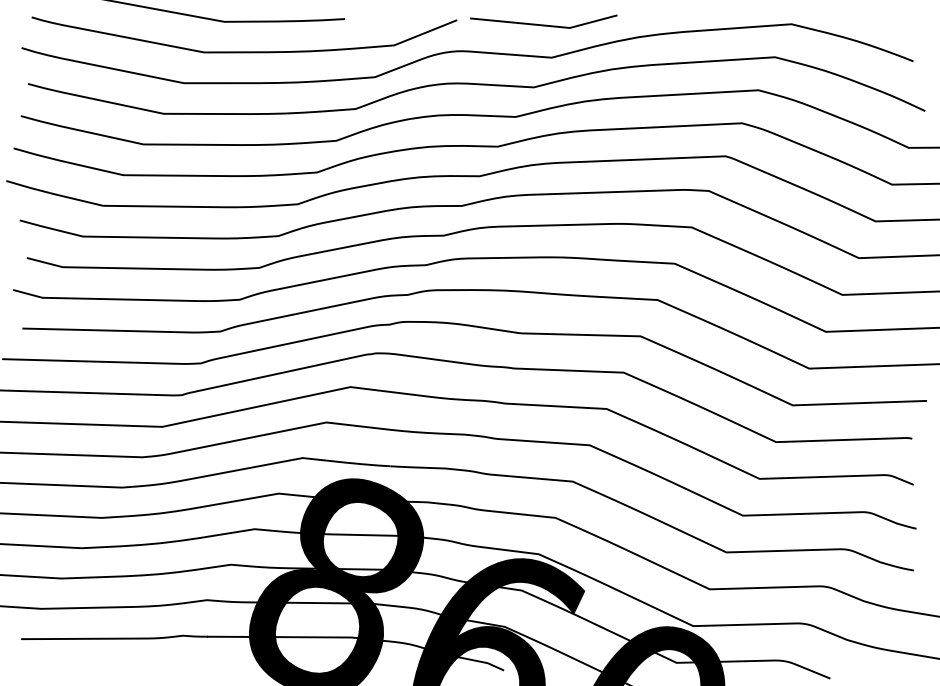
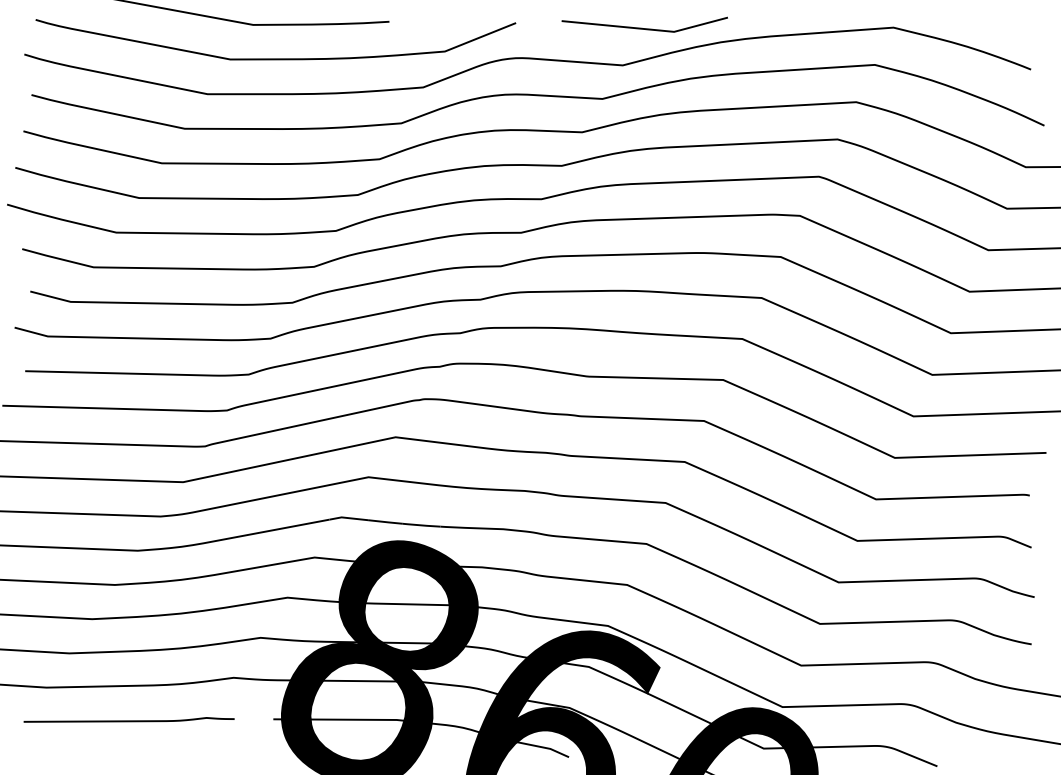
line: (541, 24) -> (642, 27), moved
line: (224, 637) -> (253, 719), removed

